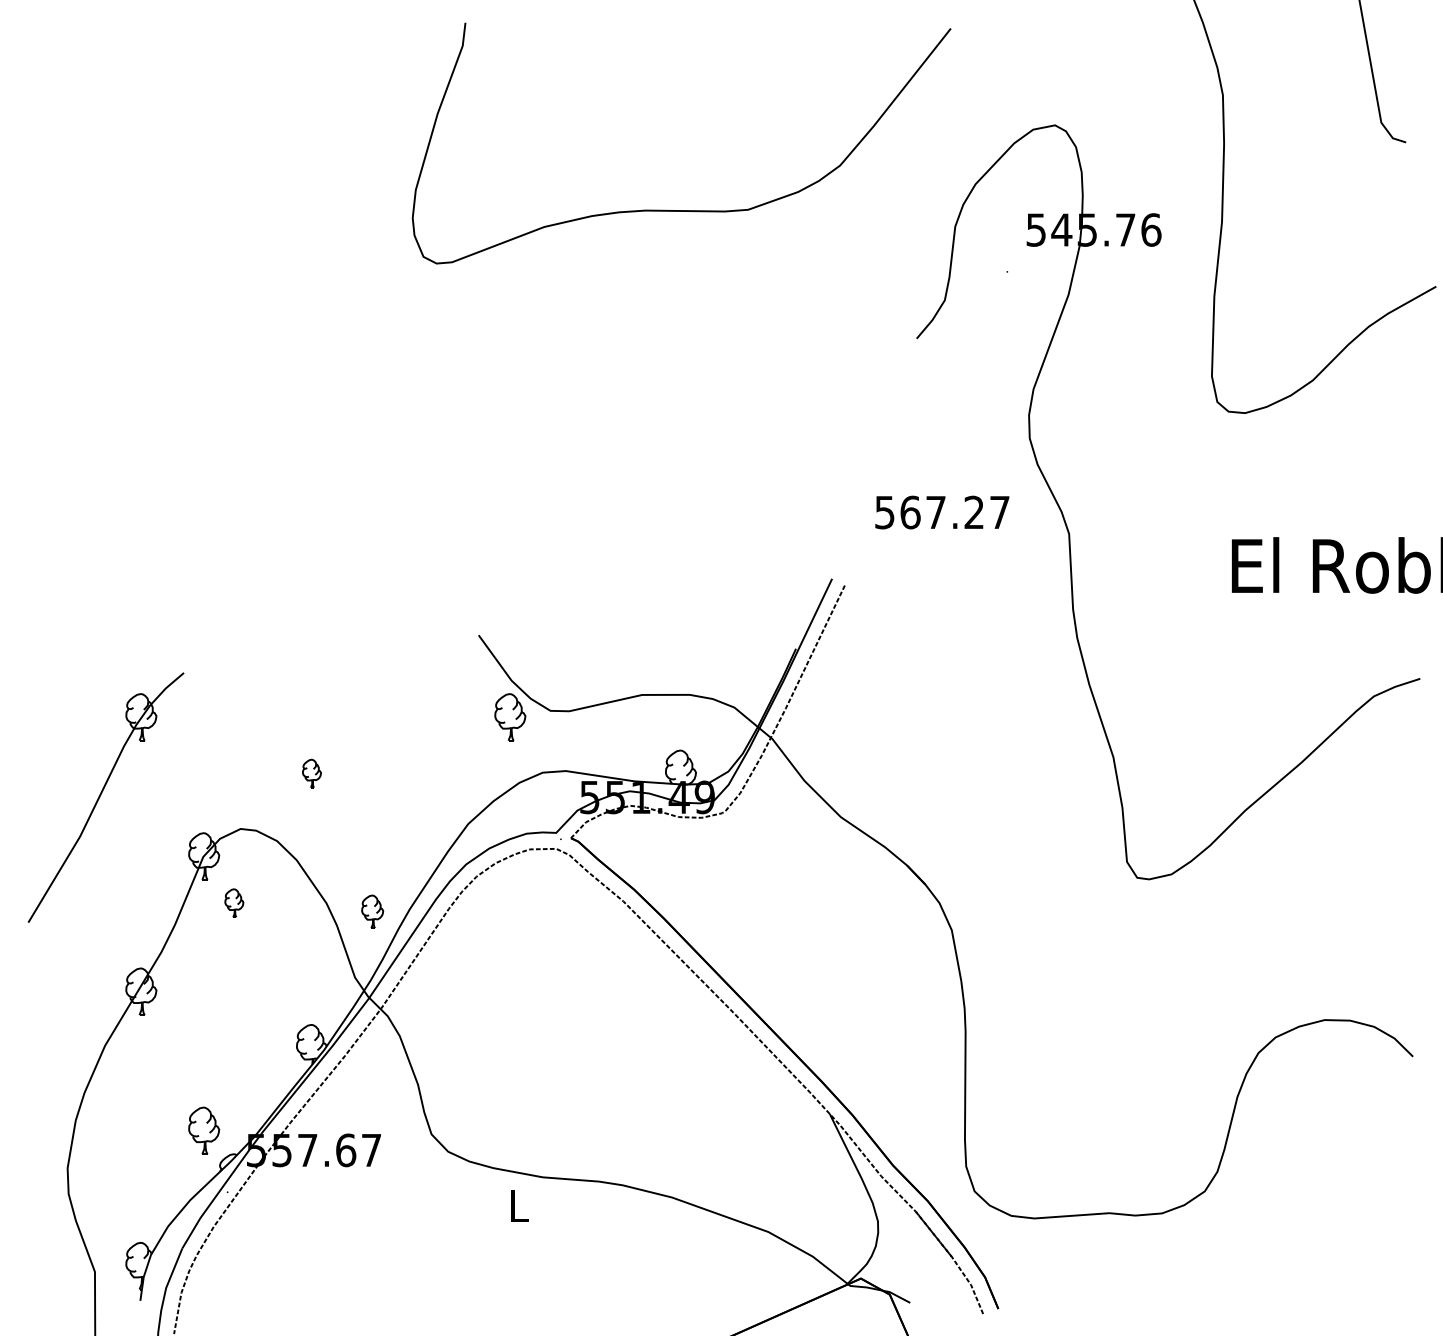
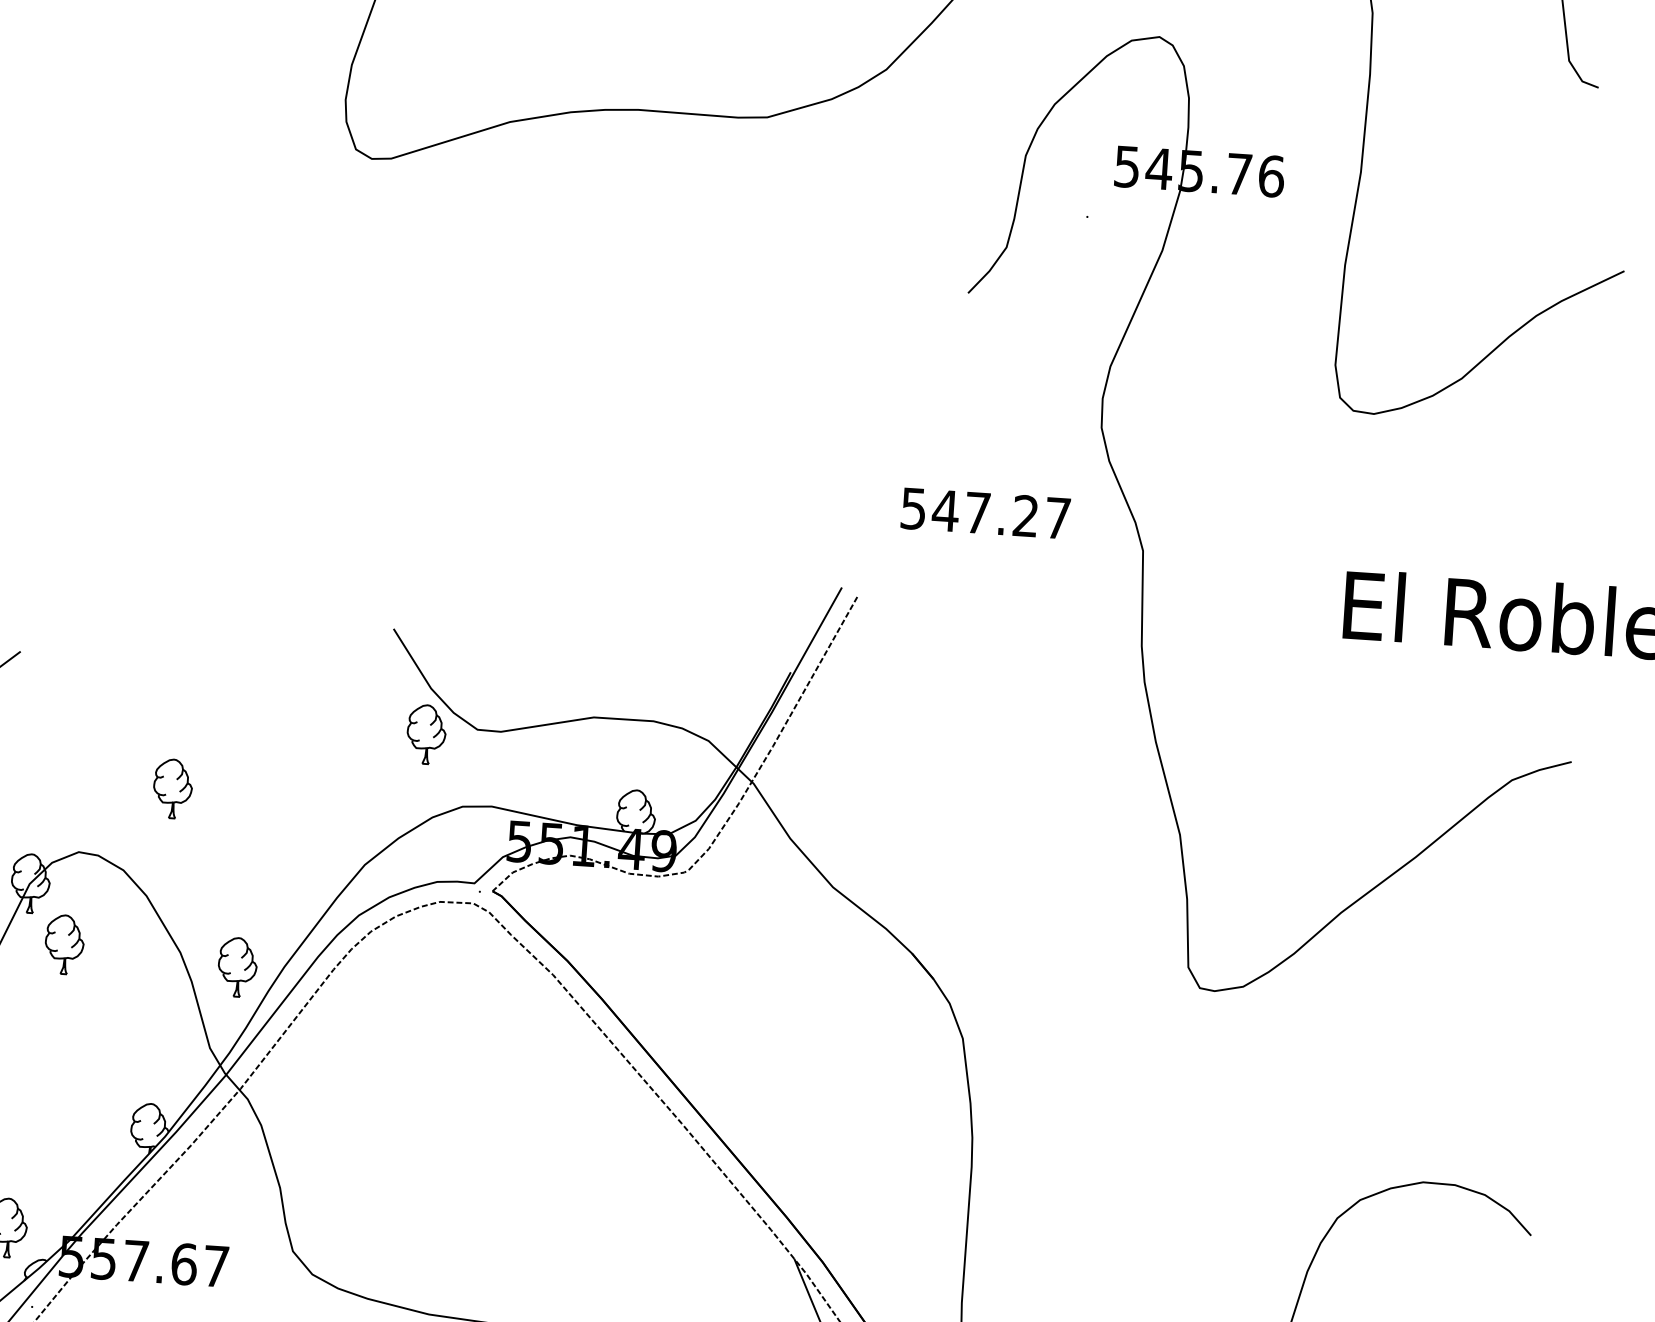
text: (910, 512) -> (945, 510), 567.27 -> 547.27
part: (311, 773) -> (172, 788), size x1.67
part: (234, 903) -> (64, 945), size x1.67
part: (372, 911) -> (237, 966), size x1.43

